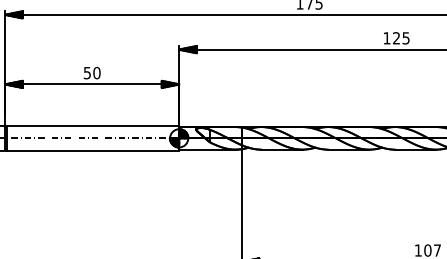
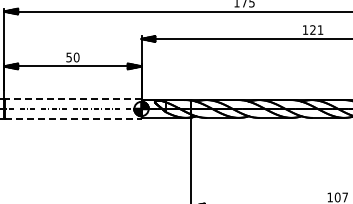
text: (406, 37) -> (320, 29), 125 -> 121
line: (91, 126) -> (72, 99), solid -> dashed
line: (92, 150) -> (73, 118), solid -> dashed

